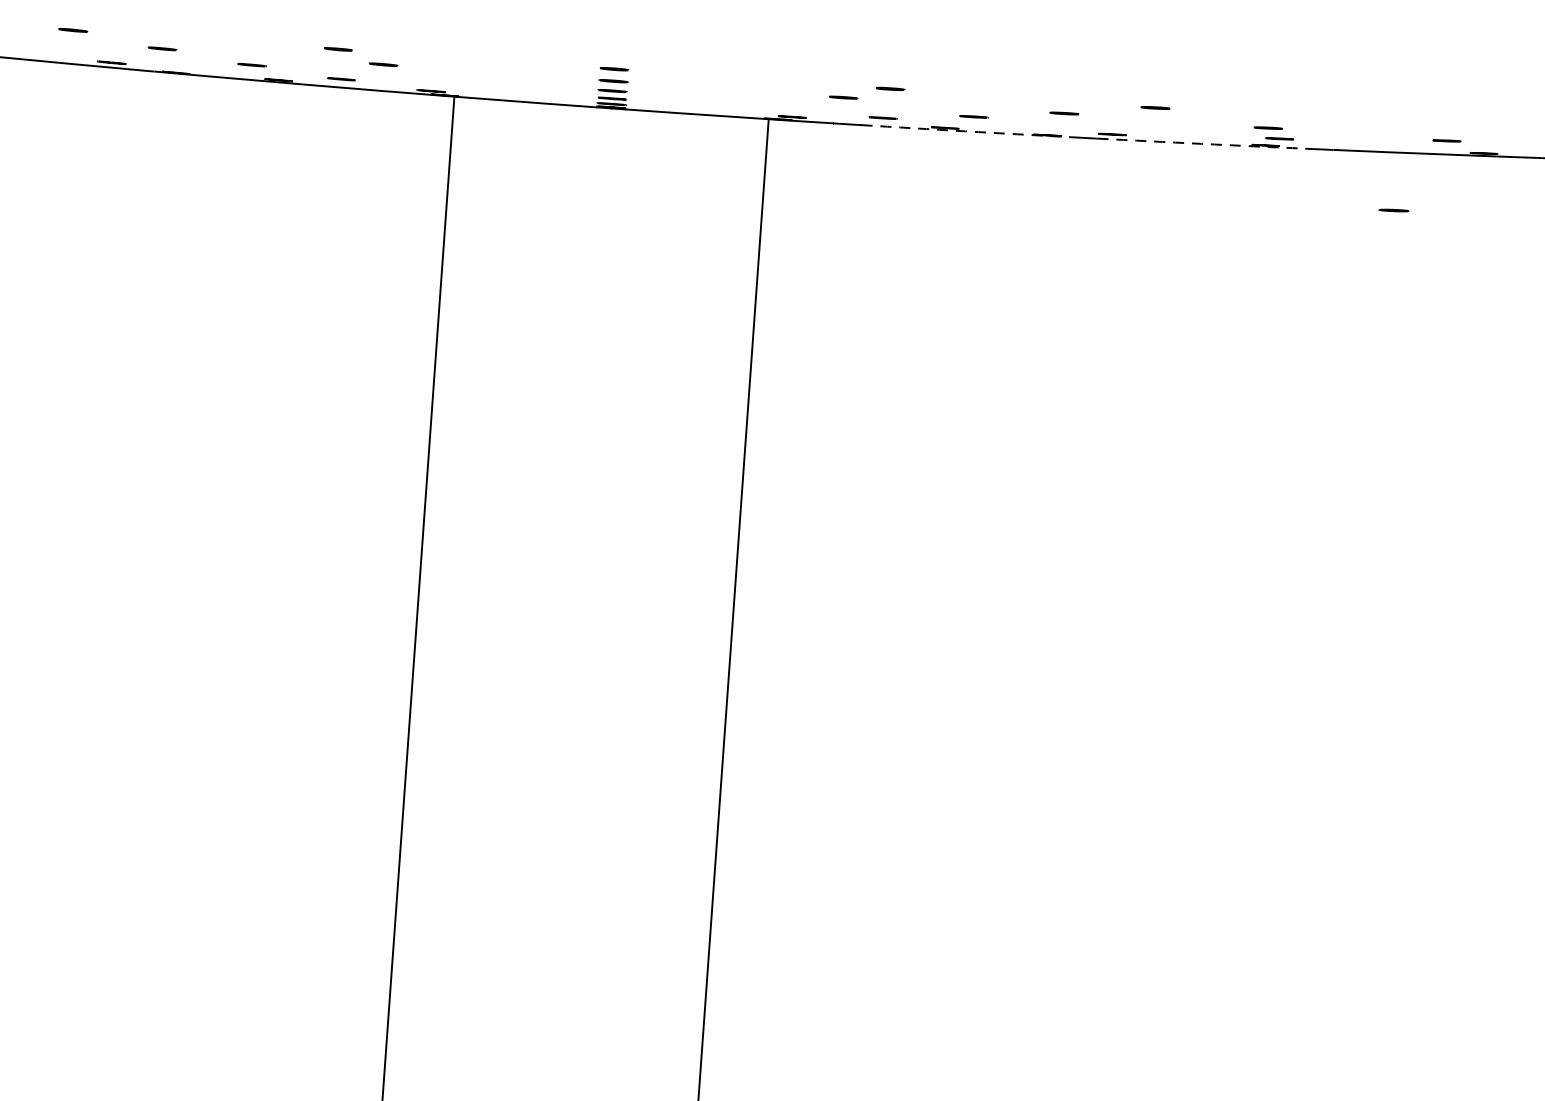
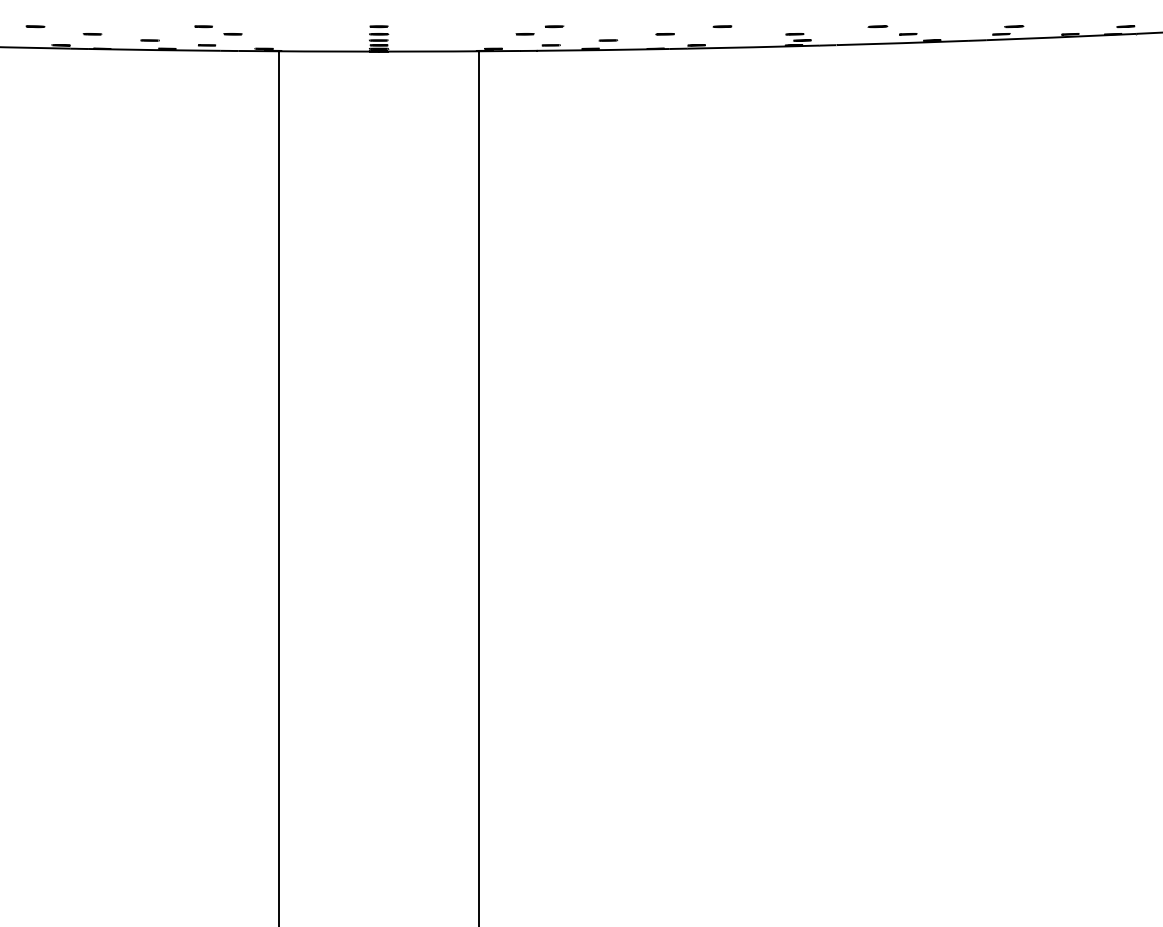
arc: (965, 132) -> (603, 50), dashed -> solid
arc: (1201, 144) -> (753, 47), dashed -> solid
line: (1393, 210) -> (877, 26), moved

